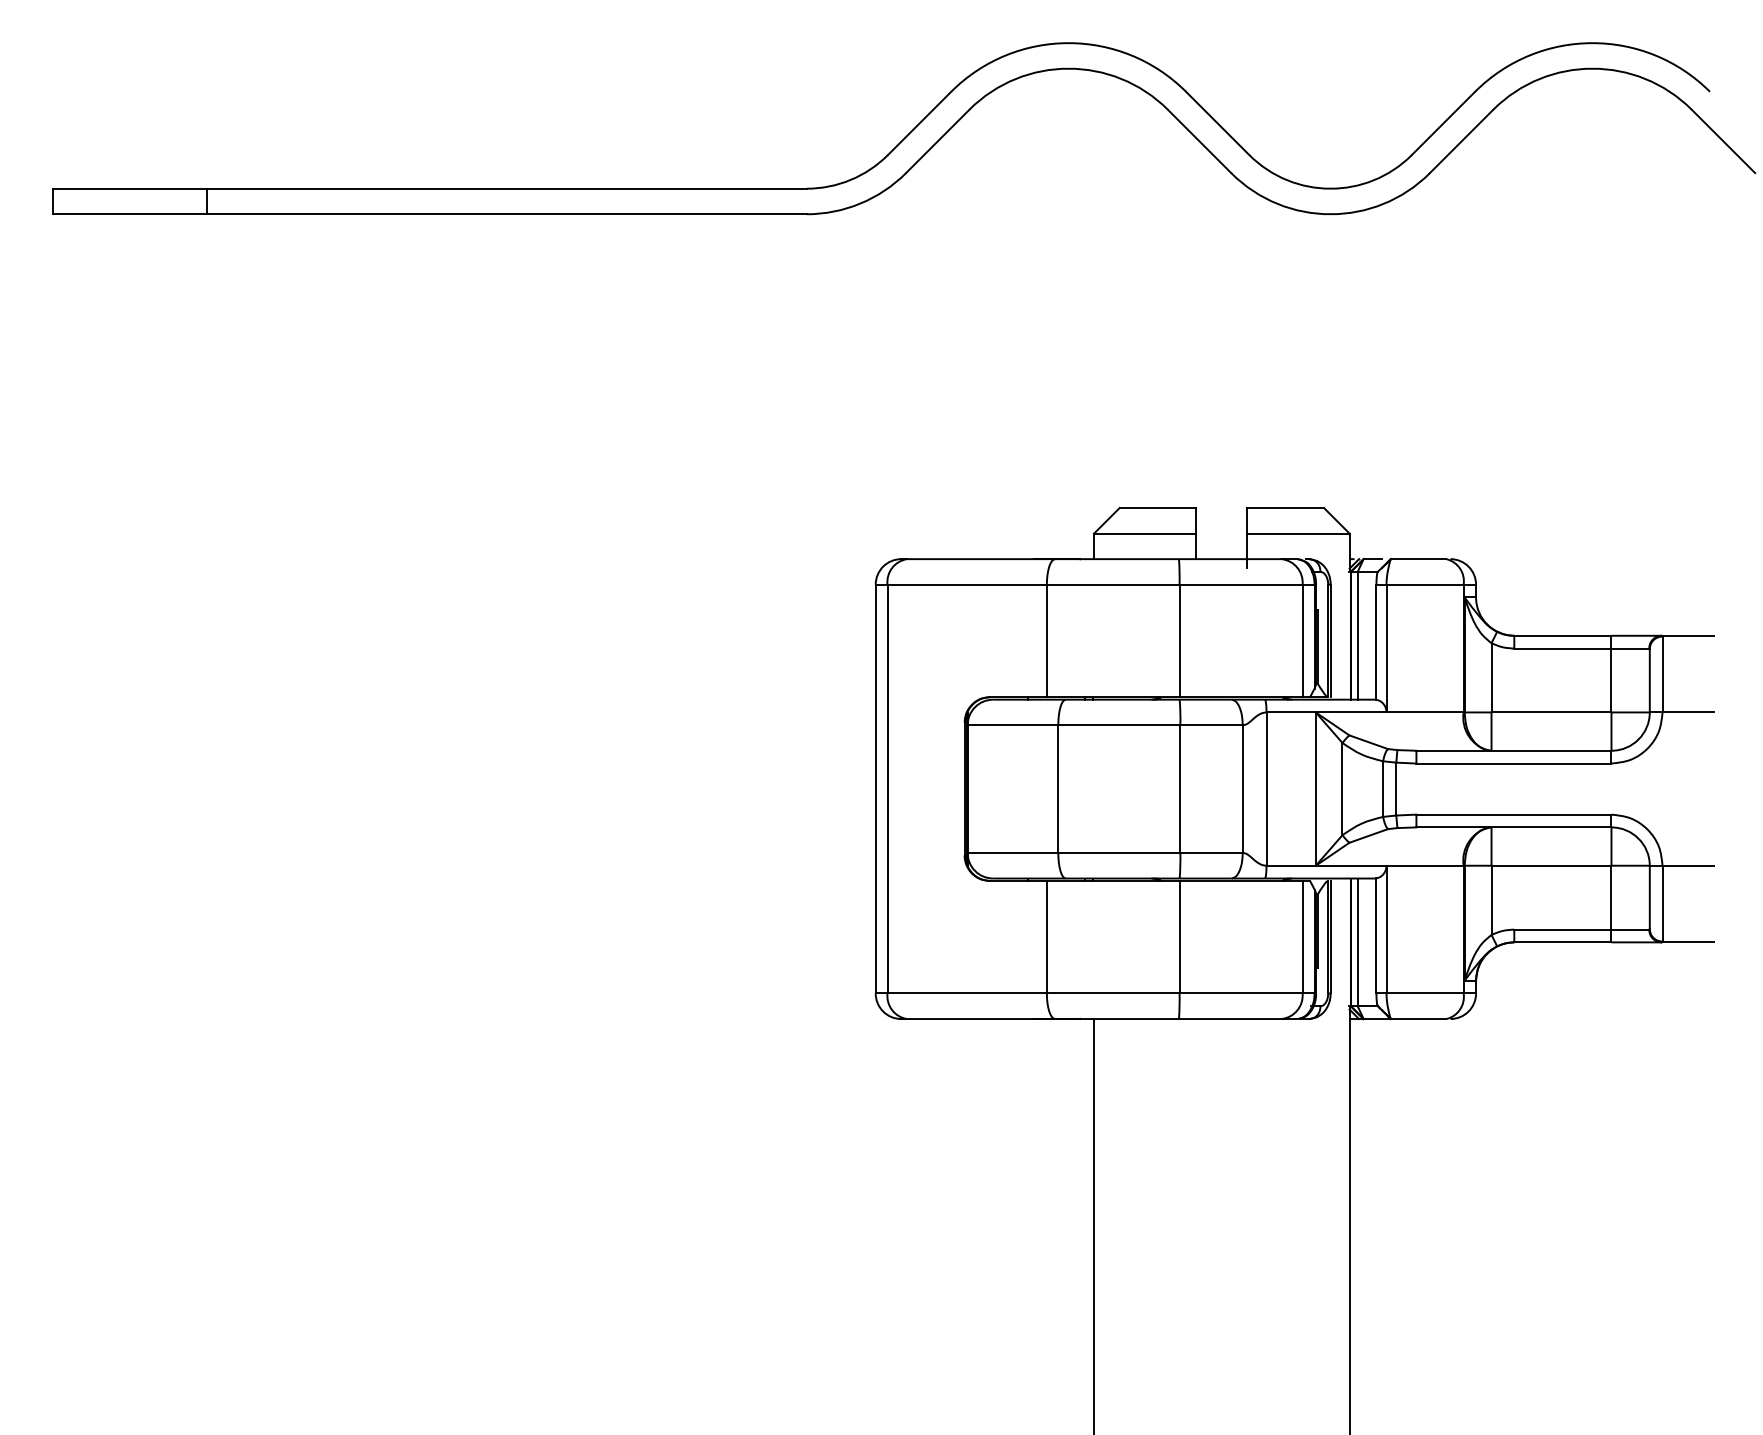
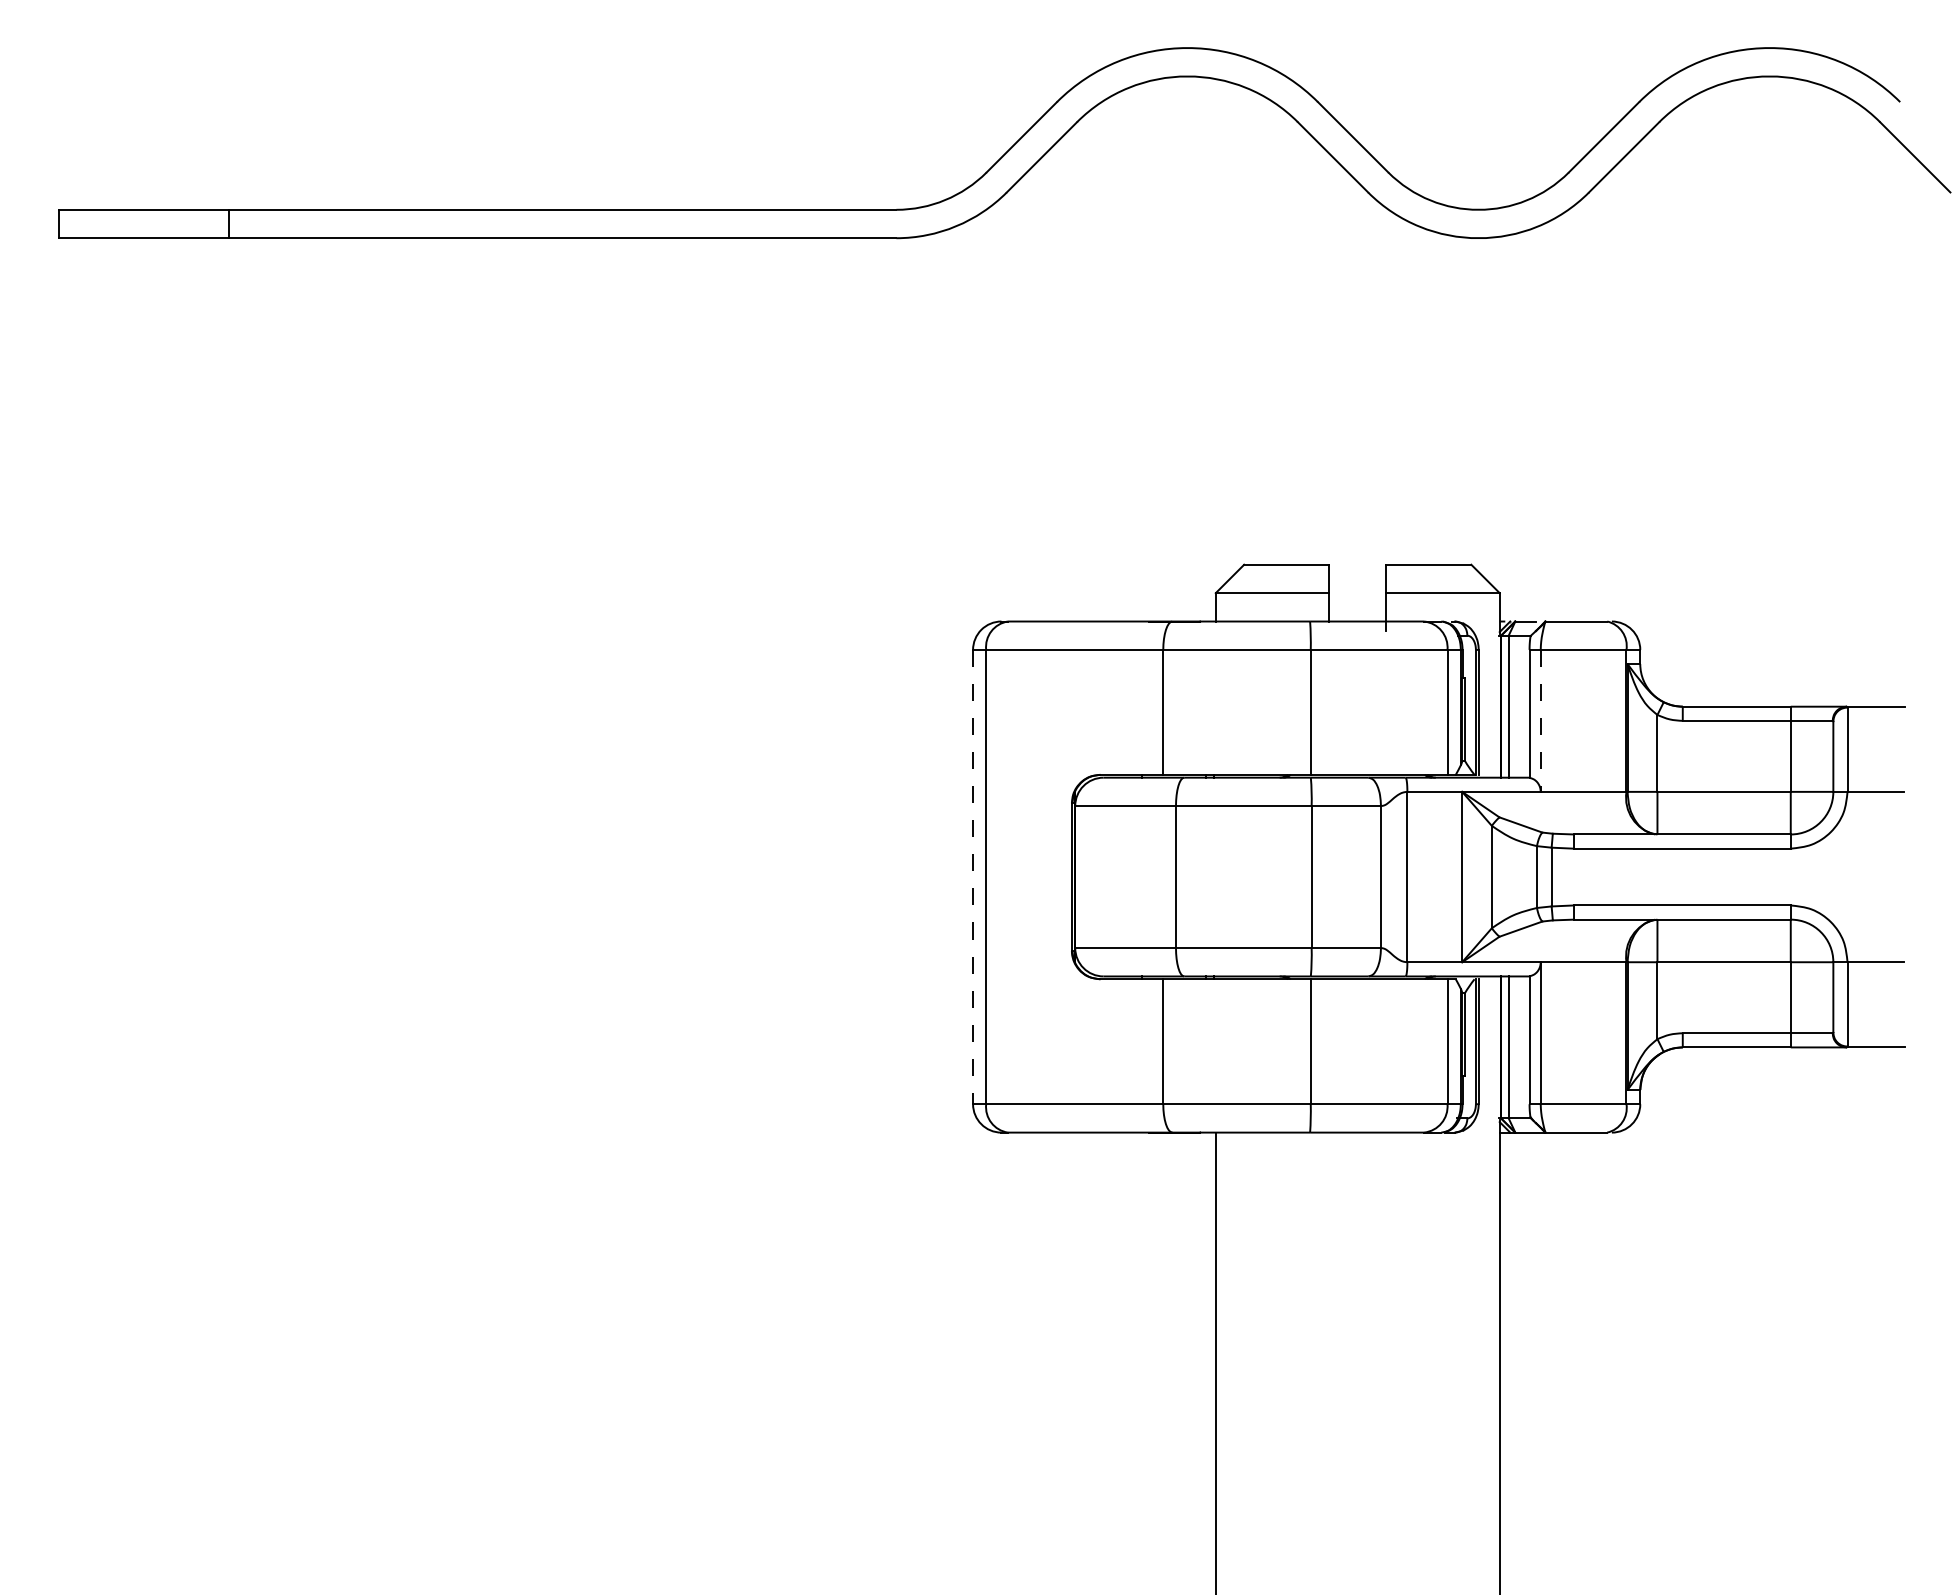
line: (1386, 648) -> (1540, 720), solid -> dashed
line: (876, 789) -> (973, 877), solid -> dashed

